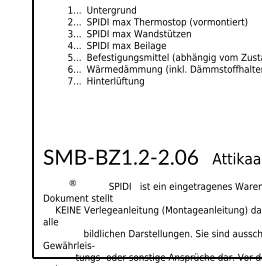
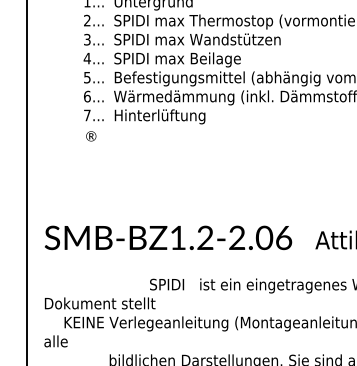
text: (72, 182) -> (90, 135), moved

